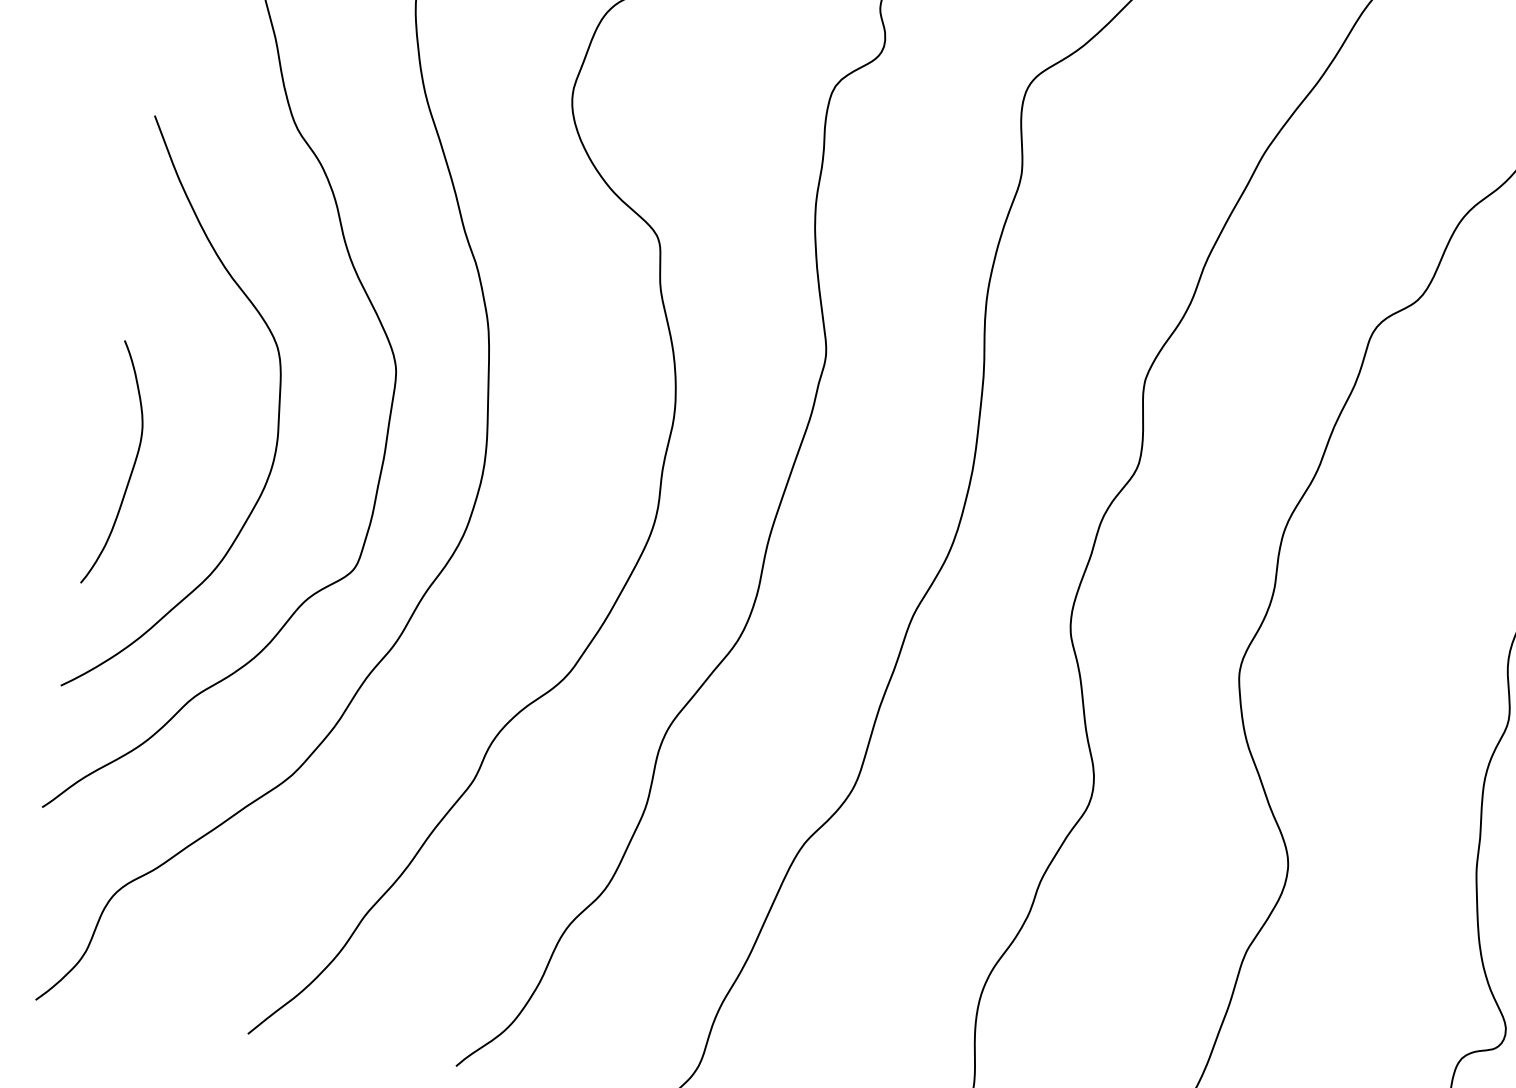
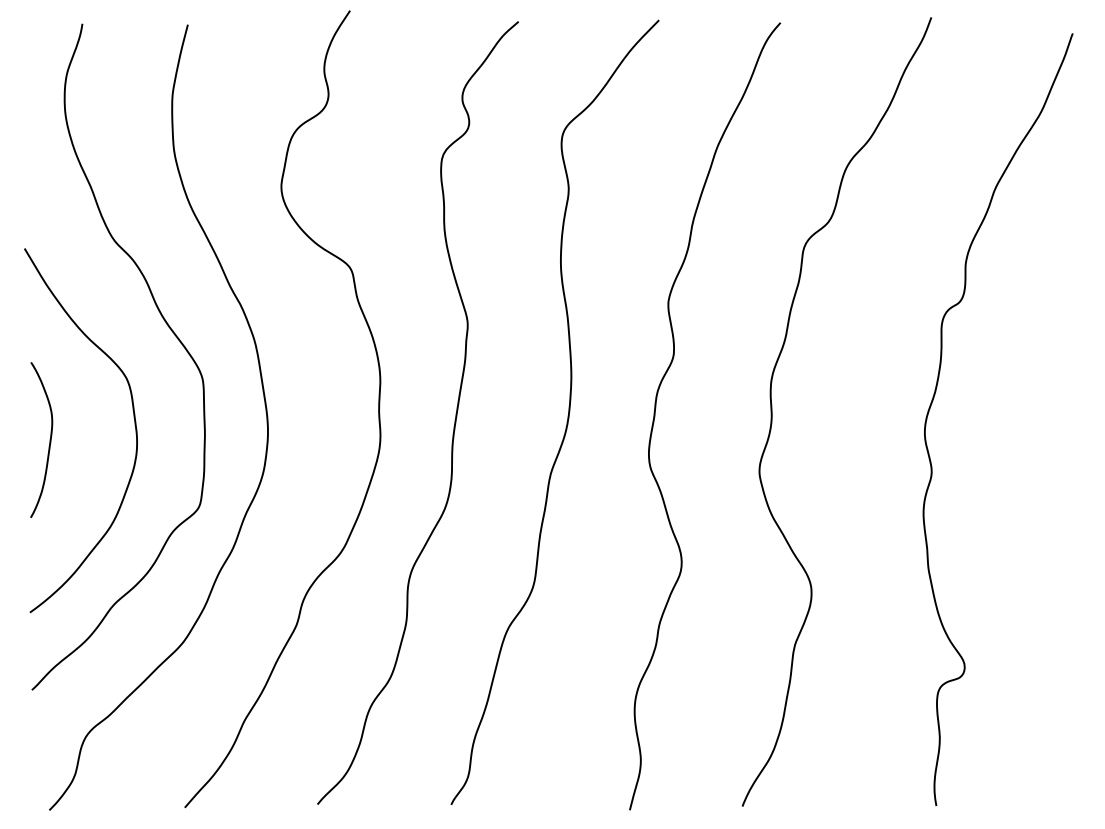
curve: (131, 466) -> (49, 439), moved

